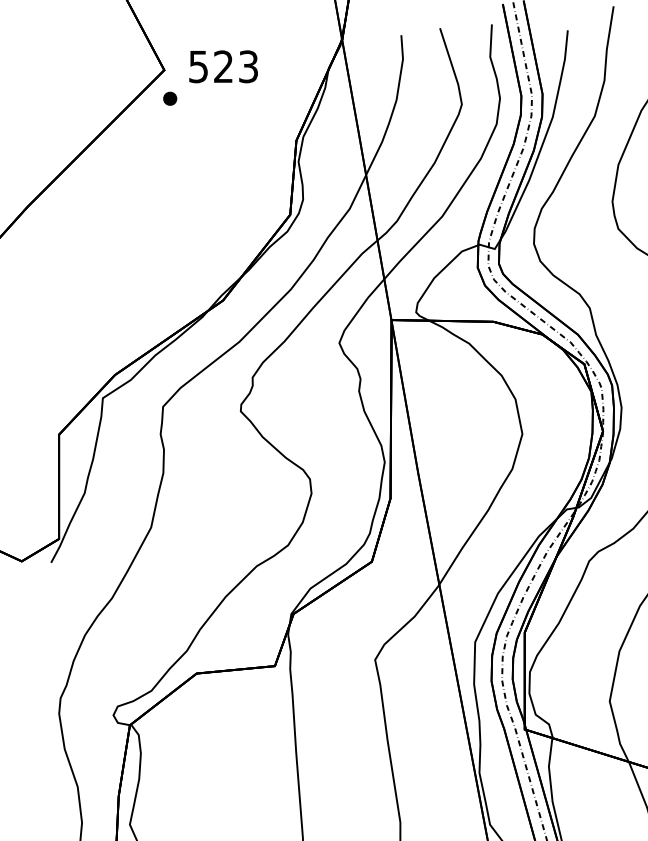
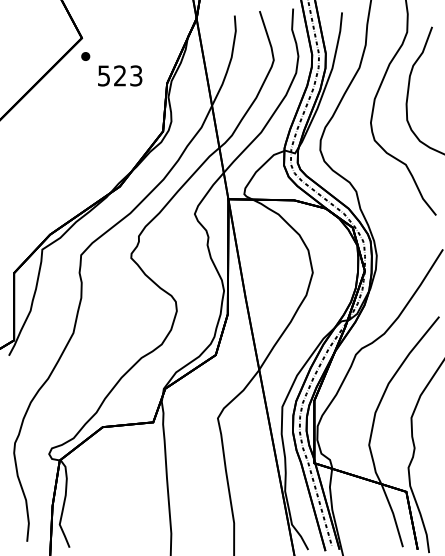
text: (224, 66) -> (120, 75), moved

